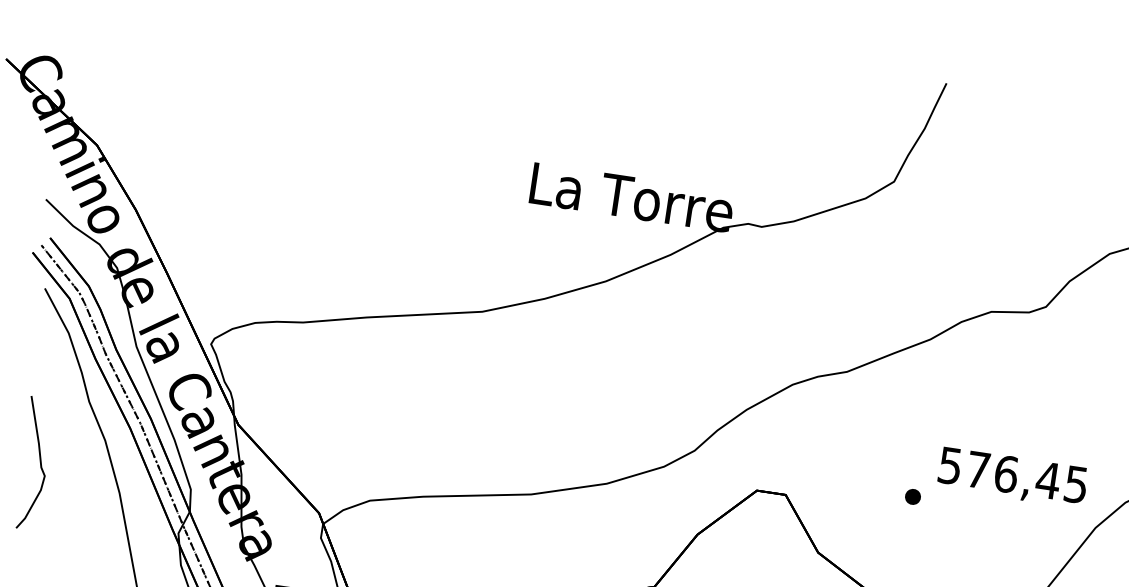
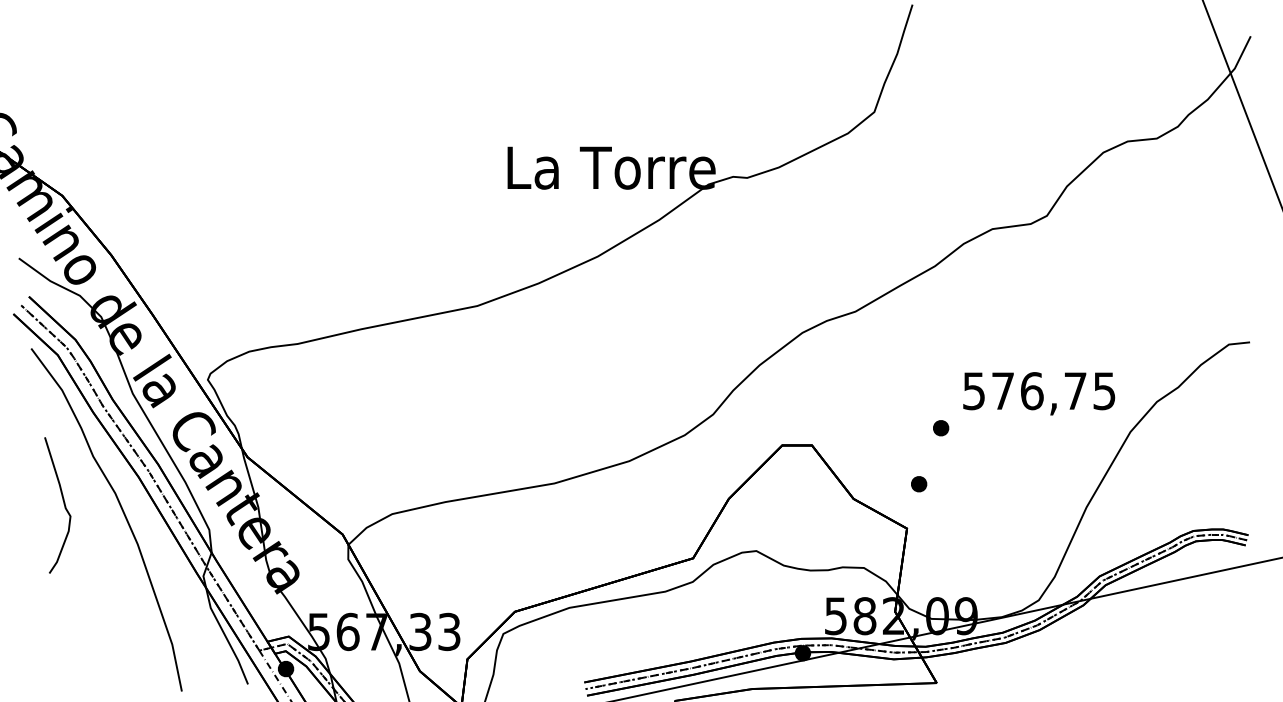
curve: (39, 463) -> (63, 504), moved
text: (1048, 479) -> (1075, 390), 576,45 -> 576,75
part: (883, 548) -> (919, 484), added

